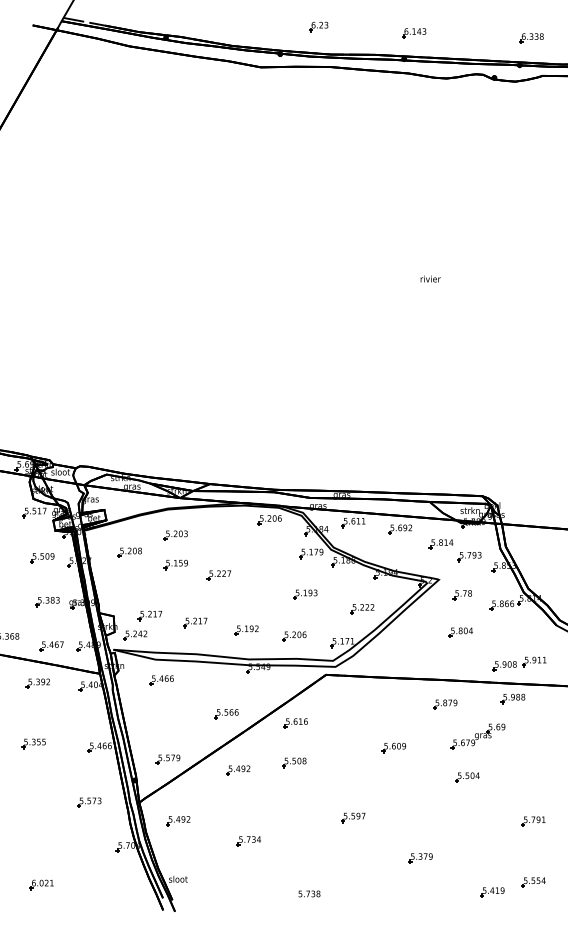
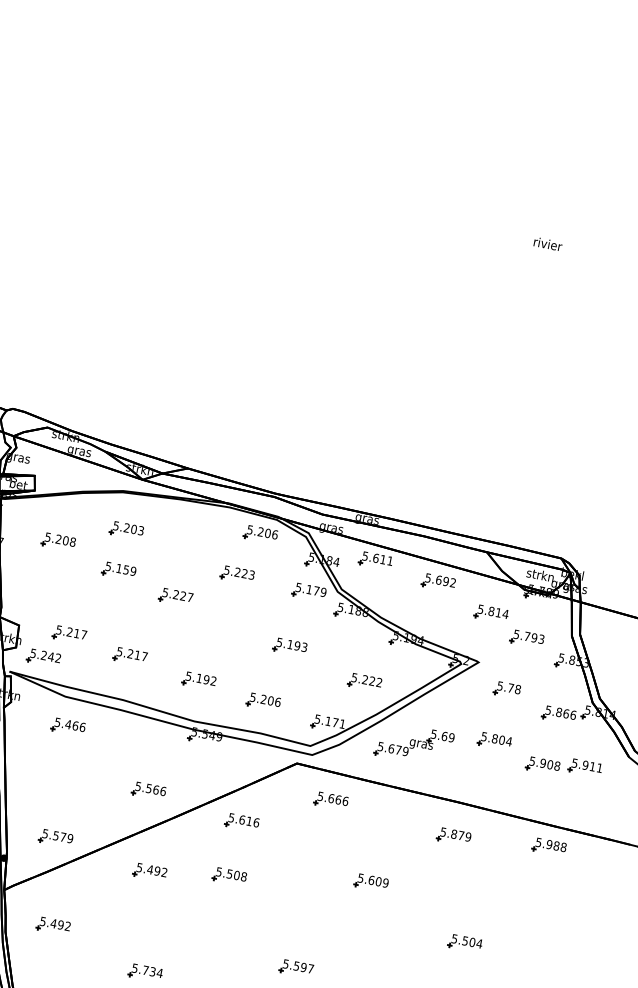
part: (258, 551) -> (236, 574), added
part: (519, 663) -> (564, 766), moved
part: (354, 696) -> (330, 801), added
part: (477, 736) -> (413, 743), moved

